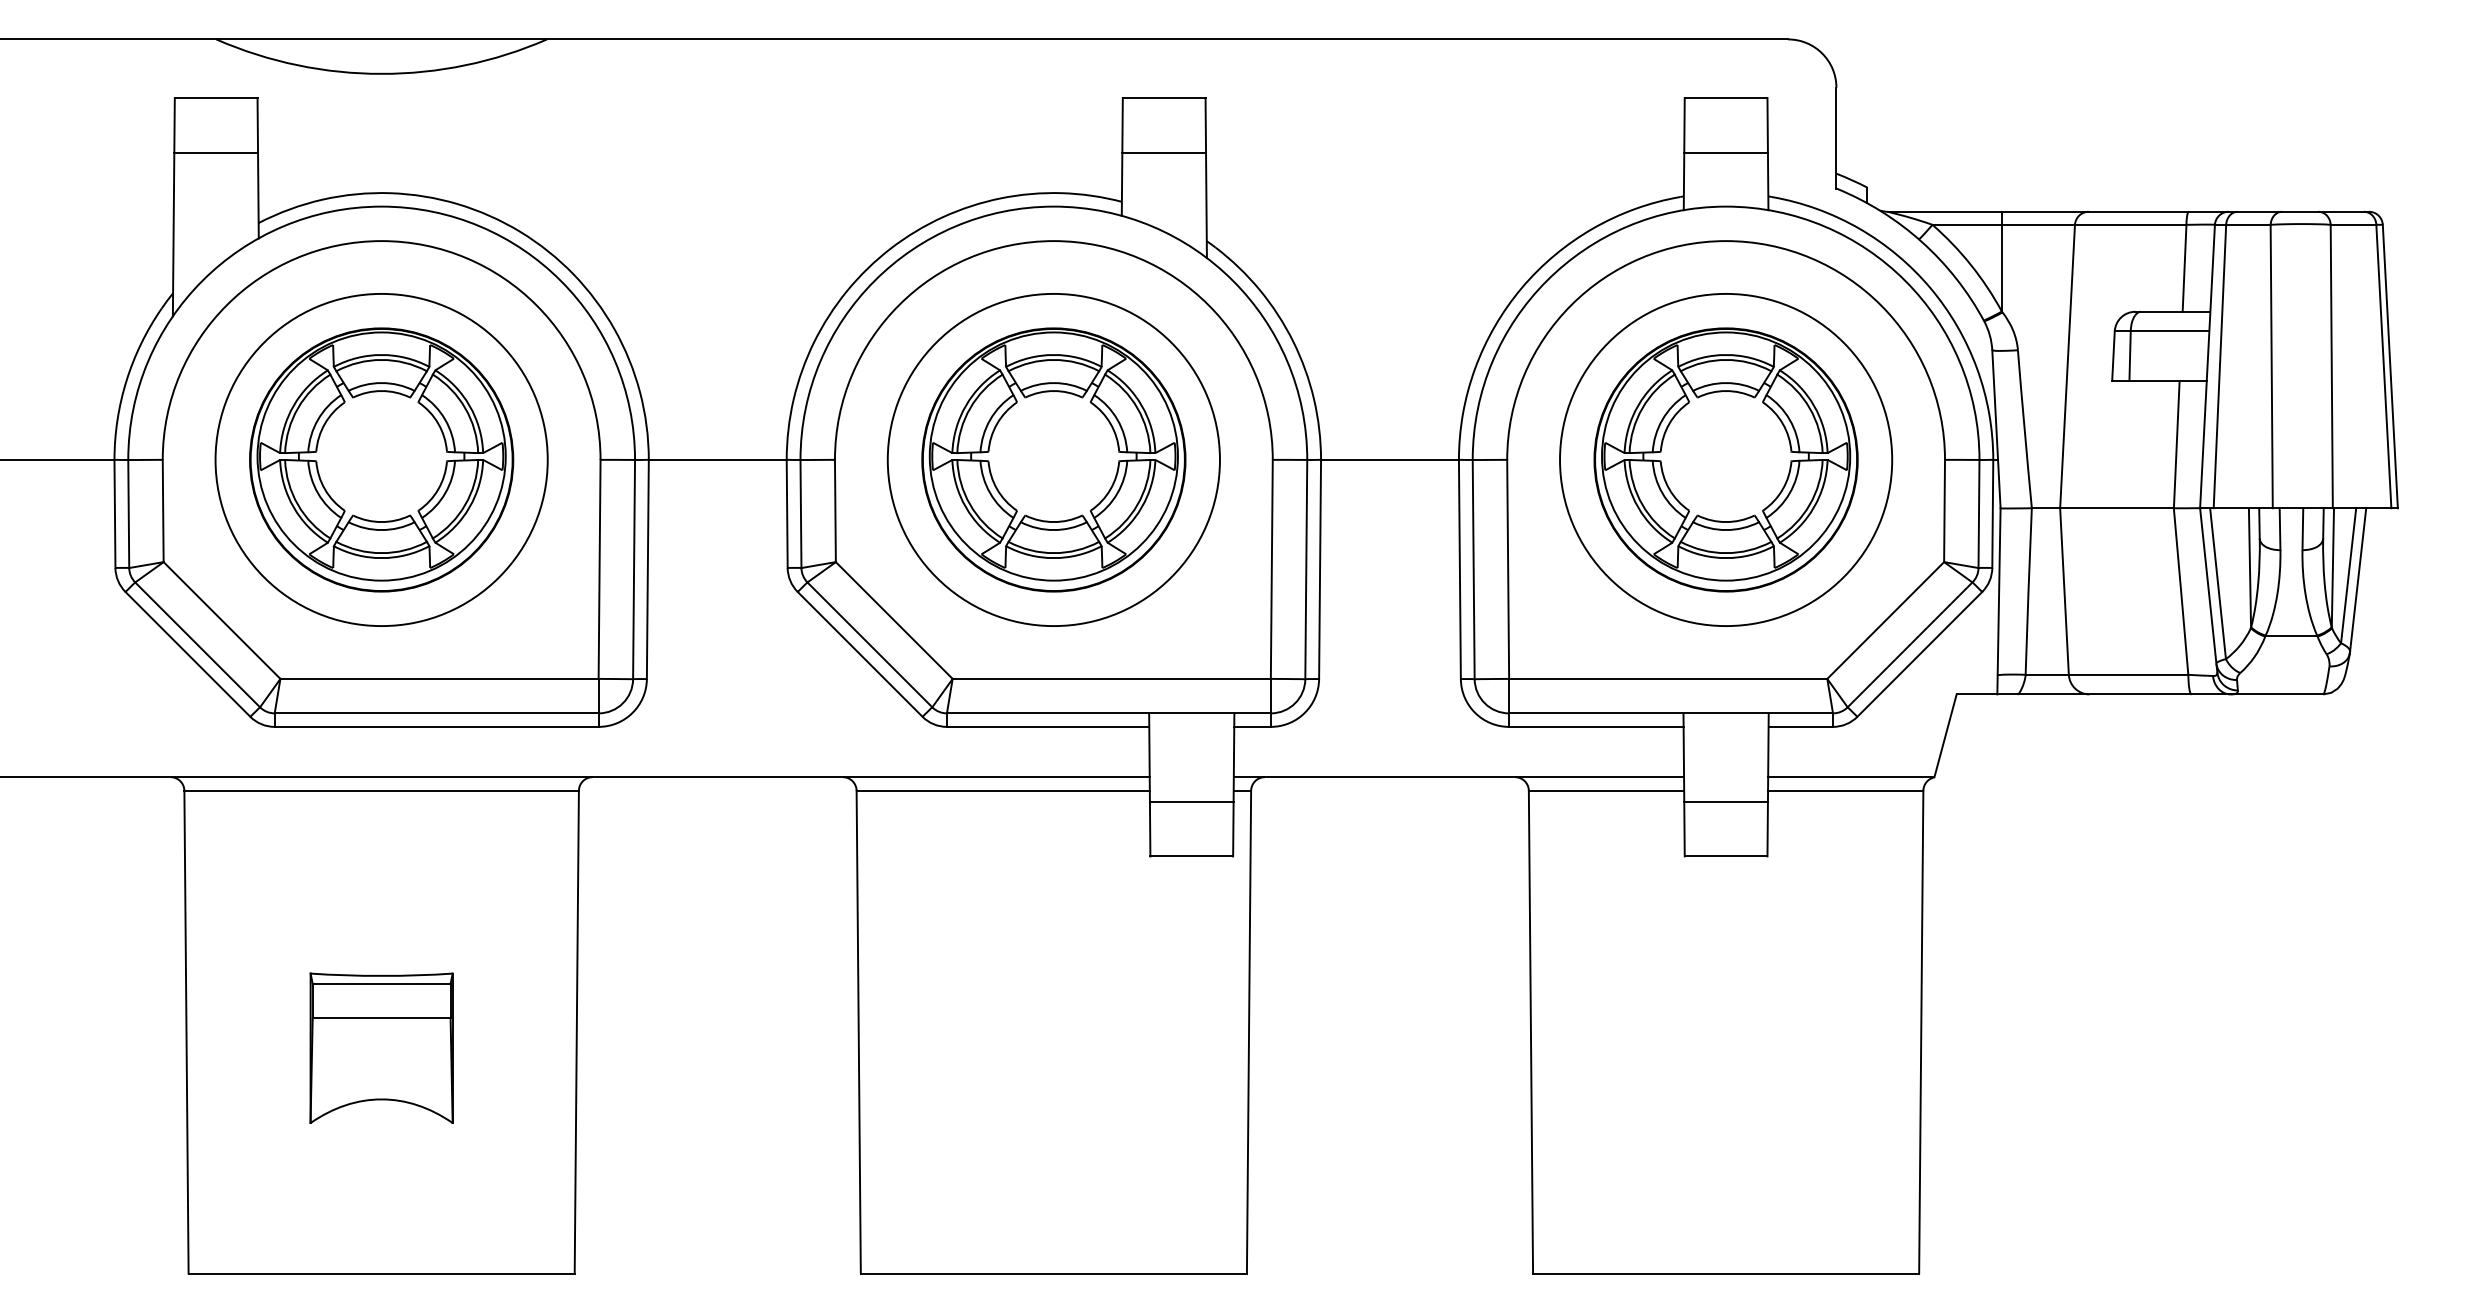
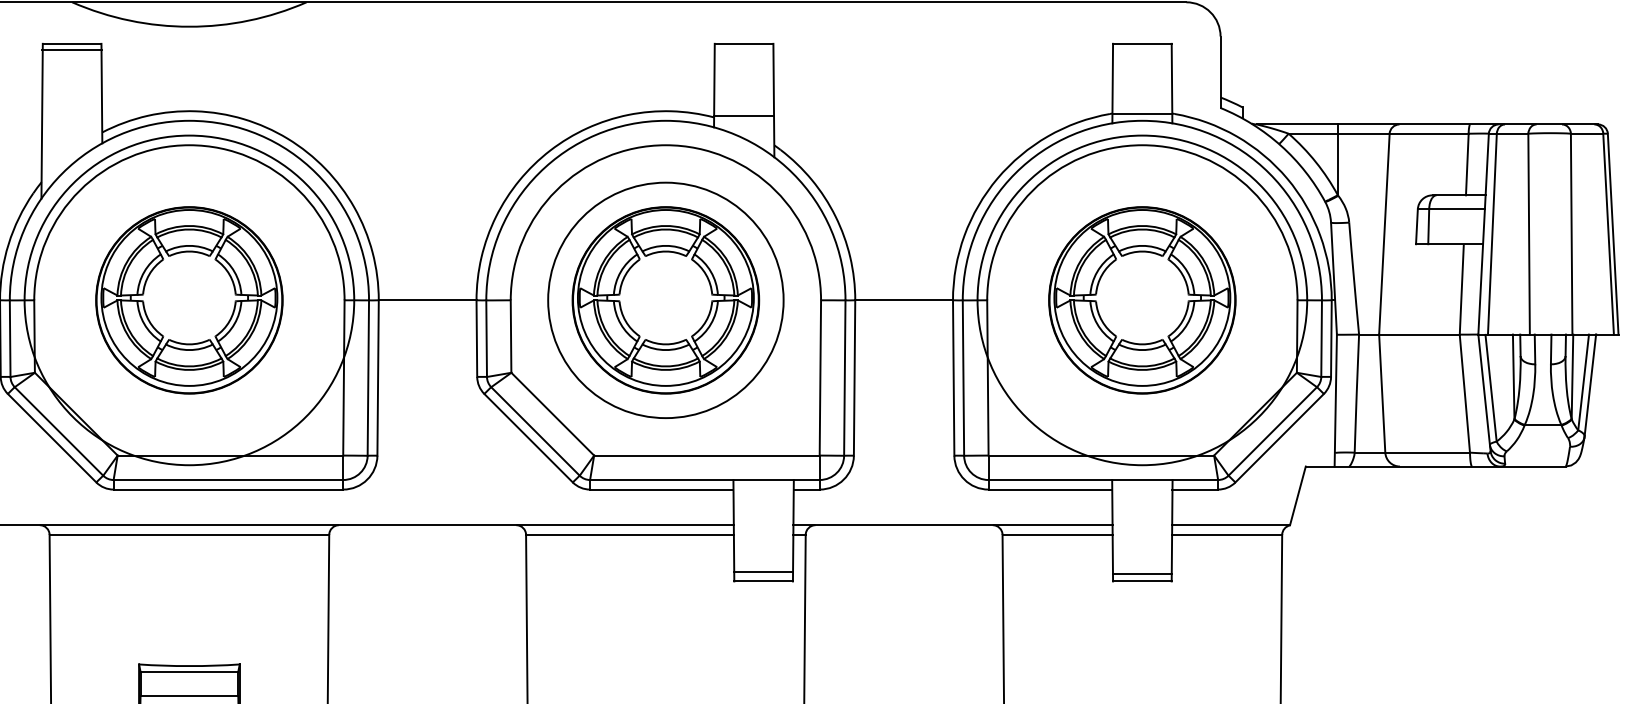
line: (216, 152) -> (72, 49), moved
line: (1164, 152) -> (744, 115), moved
line: (1725, 152) -> (1141, 113), moved
circle: (381, 459) -> (189, 300), size x1.4
circle: (1726, 459) -> (1142, 300), size x1.4
line: (1191, 801) -> (763, 572), moved
line: (1725, 801) -> (1141, 573), moved

